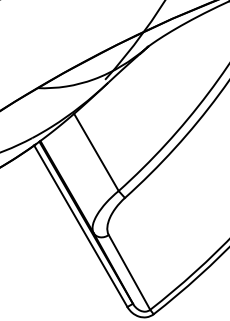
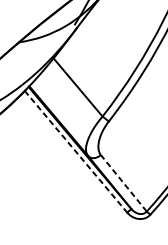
line: (81, 226) -> (76, 151), solid -> dashed
line: (129, 272) -> (123, 183), solid -> dashed

